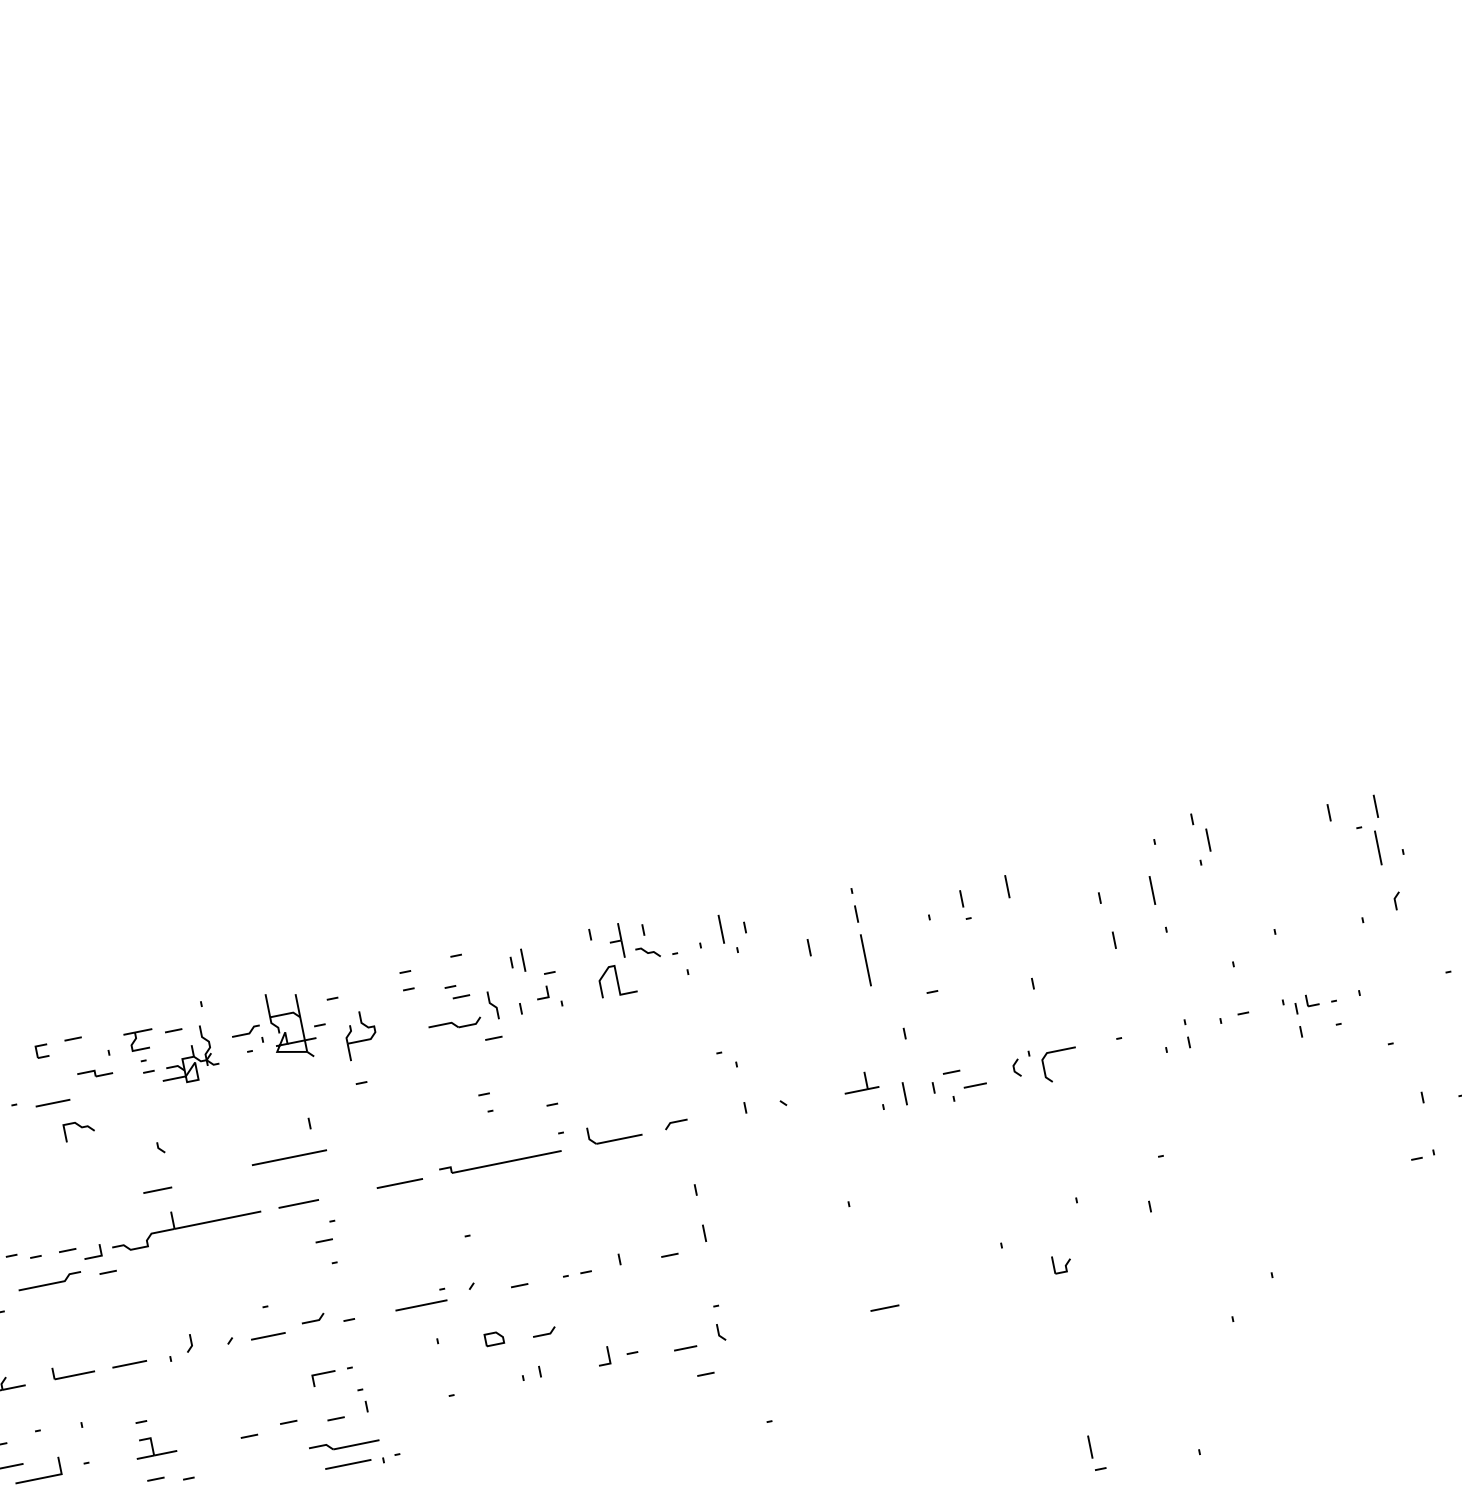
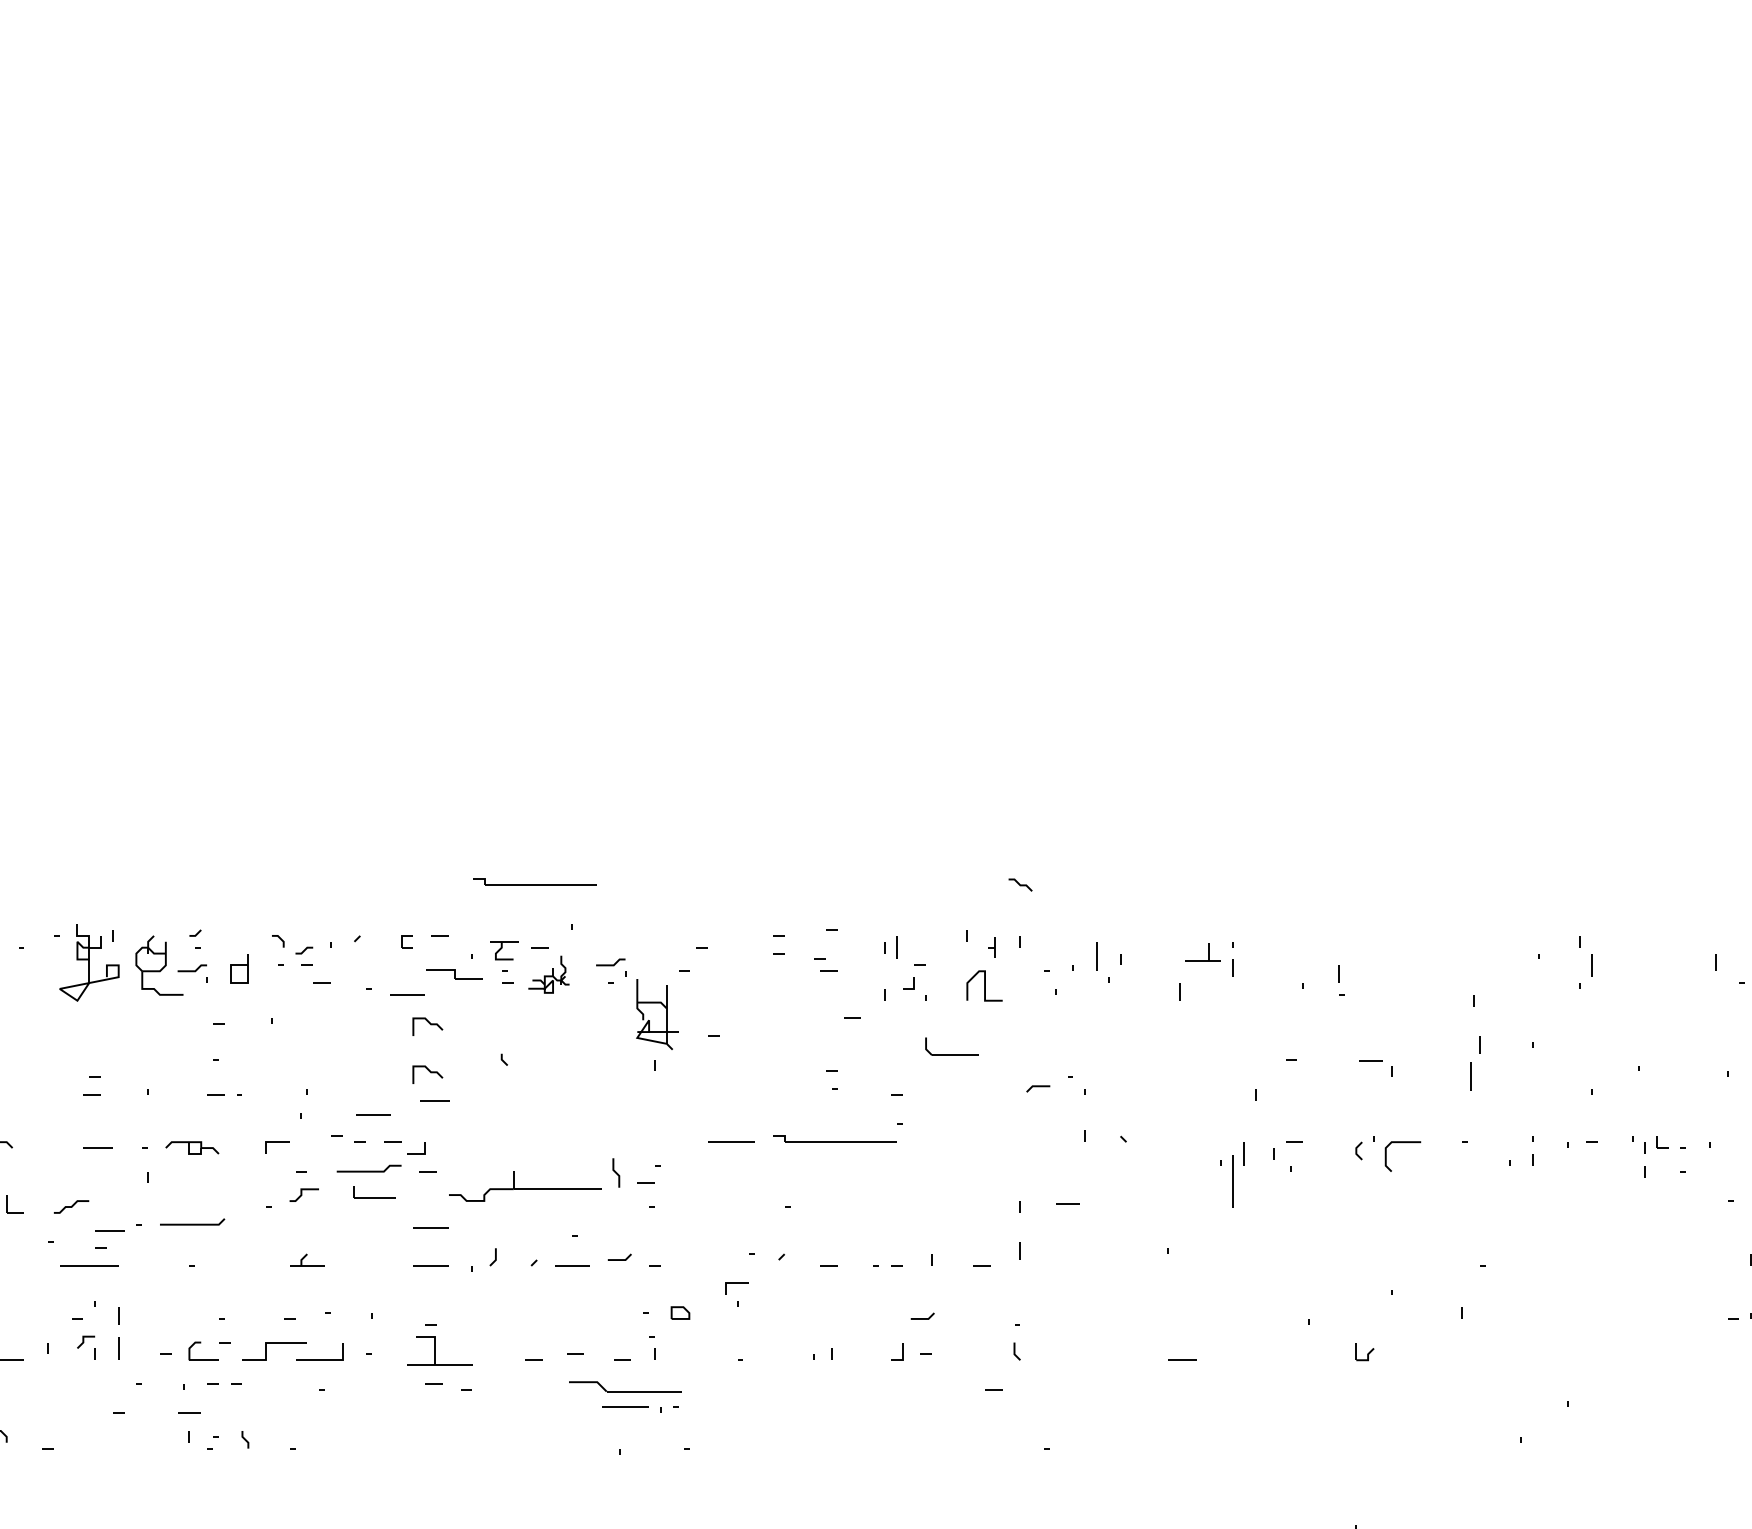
line: (1006, 885) -> (1385, 970), removed
line: (1151, 890) -> (1470, 1076), moved
part: (616, 941) -> (991, 947), size x0.6
line: (647, 952) -> (1020, 884), moved
line: (865, 960) -> (1232, 1181), moved
part: (155, 966) -> (534, 881), added
line: (493, 1004) -> (616, 1172), moved
part: (301, 1023) -> (666, 1014), moved
part: (454, 1024) -> (816, 997), removed
part: (360, 1034) -> (722, 988), removed
part: (187, 1055) -> (548, 974), size x0.7
part: (94, 1072) -> (454, 973), size x1.6
part: (859, 1081) -> (1202, 952), moved
line: (974, 1085) -> (1370, 1060), moved
line: (676, 1123) -> (1038, 1087), moved
part: (615, 1139) -> (951, 1054), moved
line: (289, 1157) -> (628, 1094), removed
curve: (89, 1174) -> (429, 1072), added
line: (157, 1189) -> (434, 1100), moved
line: (298, 1203) -> (628, 1141), removed
part: (185, 1224) -> (525, 1186), moved
line: (43, 1227) -> (373, 1114), added
line: (421, 1305) -> (728, 1265), removed
line: (121, 1326) -> (430, 1227), added
line: (544, 1334) -> (922, 1318), moved
part: (494, 1338) -> (680, 1312), moved
line: (684, 1347) -> (1067, 1203), moved
part: (73, 1370) -> (374, 1192), moved
line: (322, 1373) -> (736, 1283), moved
part: (344, 1444) -> (625, 1386), size x1.6
part: (154, 1446) -> (439, 1351), size x1.6

